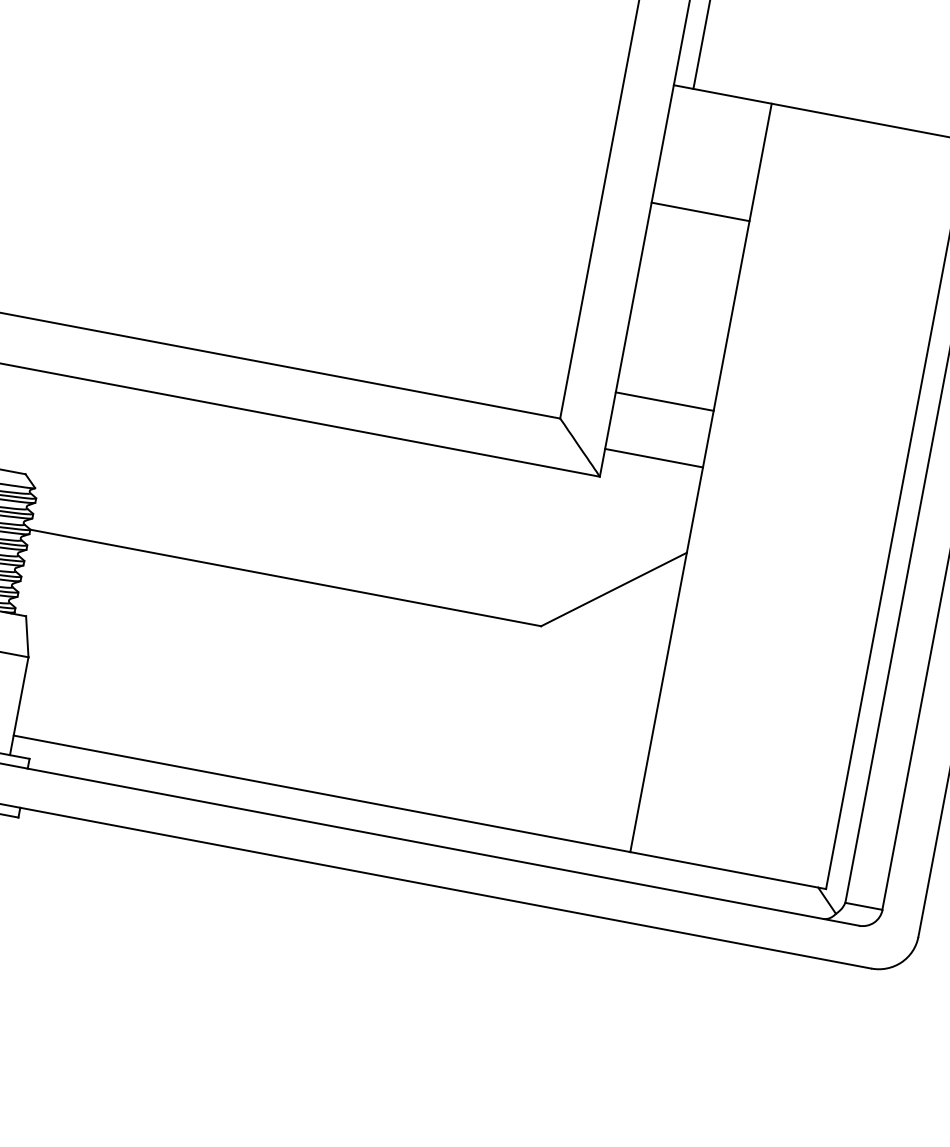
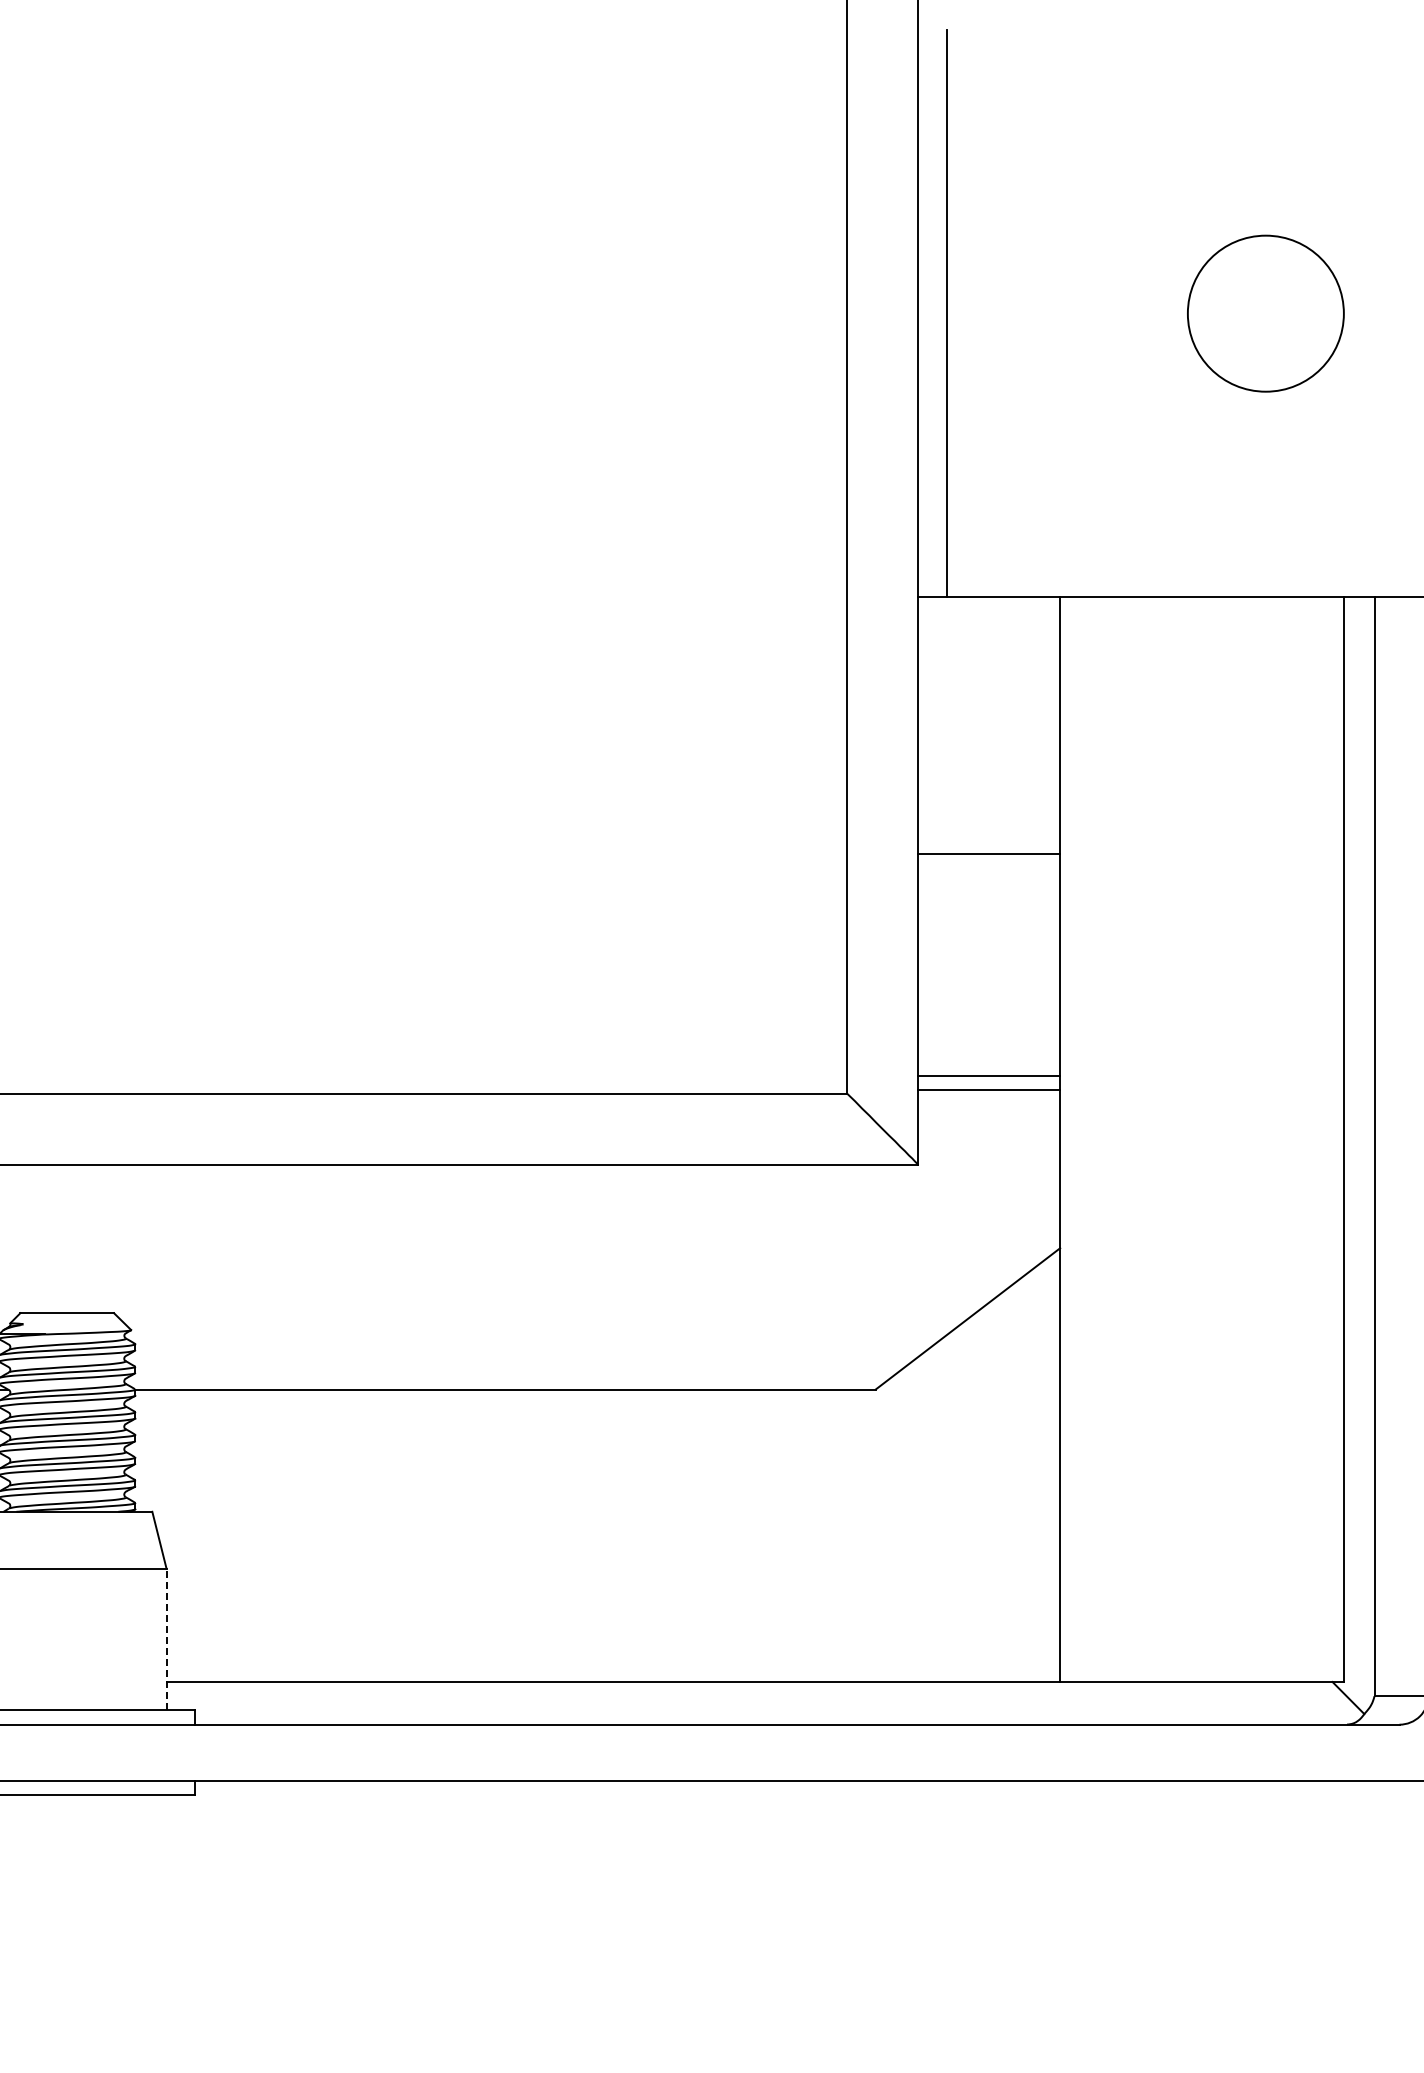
line: (700, 211) -> (989, 853), moved
line: (664, 401) -> (989, 1089), moved
line: (654, 458) -> (989, 1075), moved
line: (19, 706) -> (166, 1639), solid -> dashed

